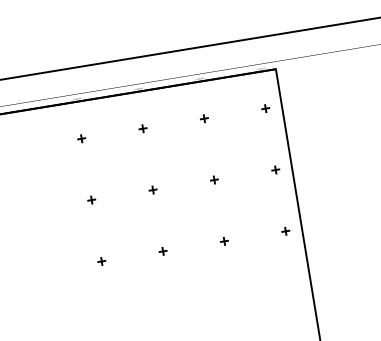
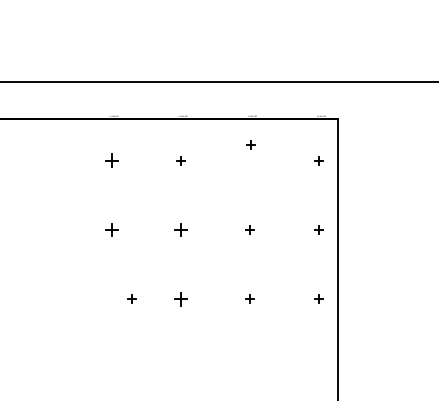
part: (203, 118) -> (250, 144), moved
part: (81, 138) -> (111, 160), size x1.6
part: (152, 189) -> (180, 229), size x1.6
part: (91, 199) -> (111, 229), size x1.6
part: (162, 250) -> (180, 298), size x1.6
part: (101, 260) -> (131, 298), moved

